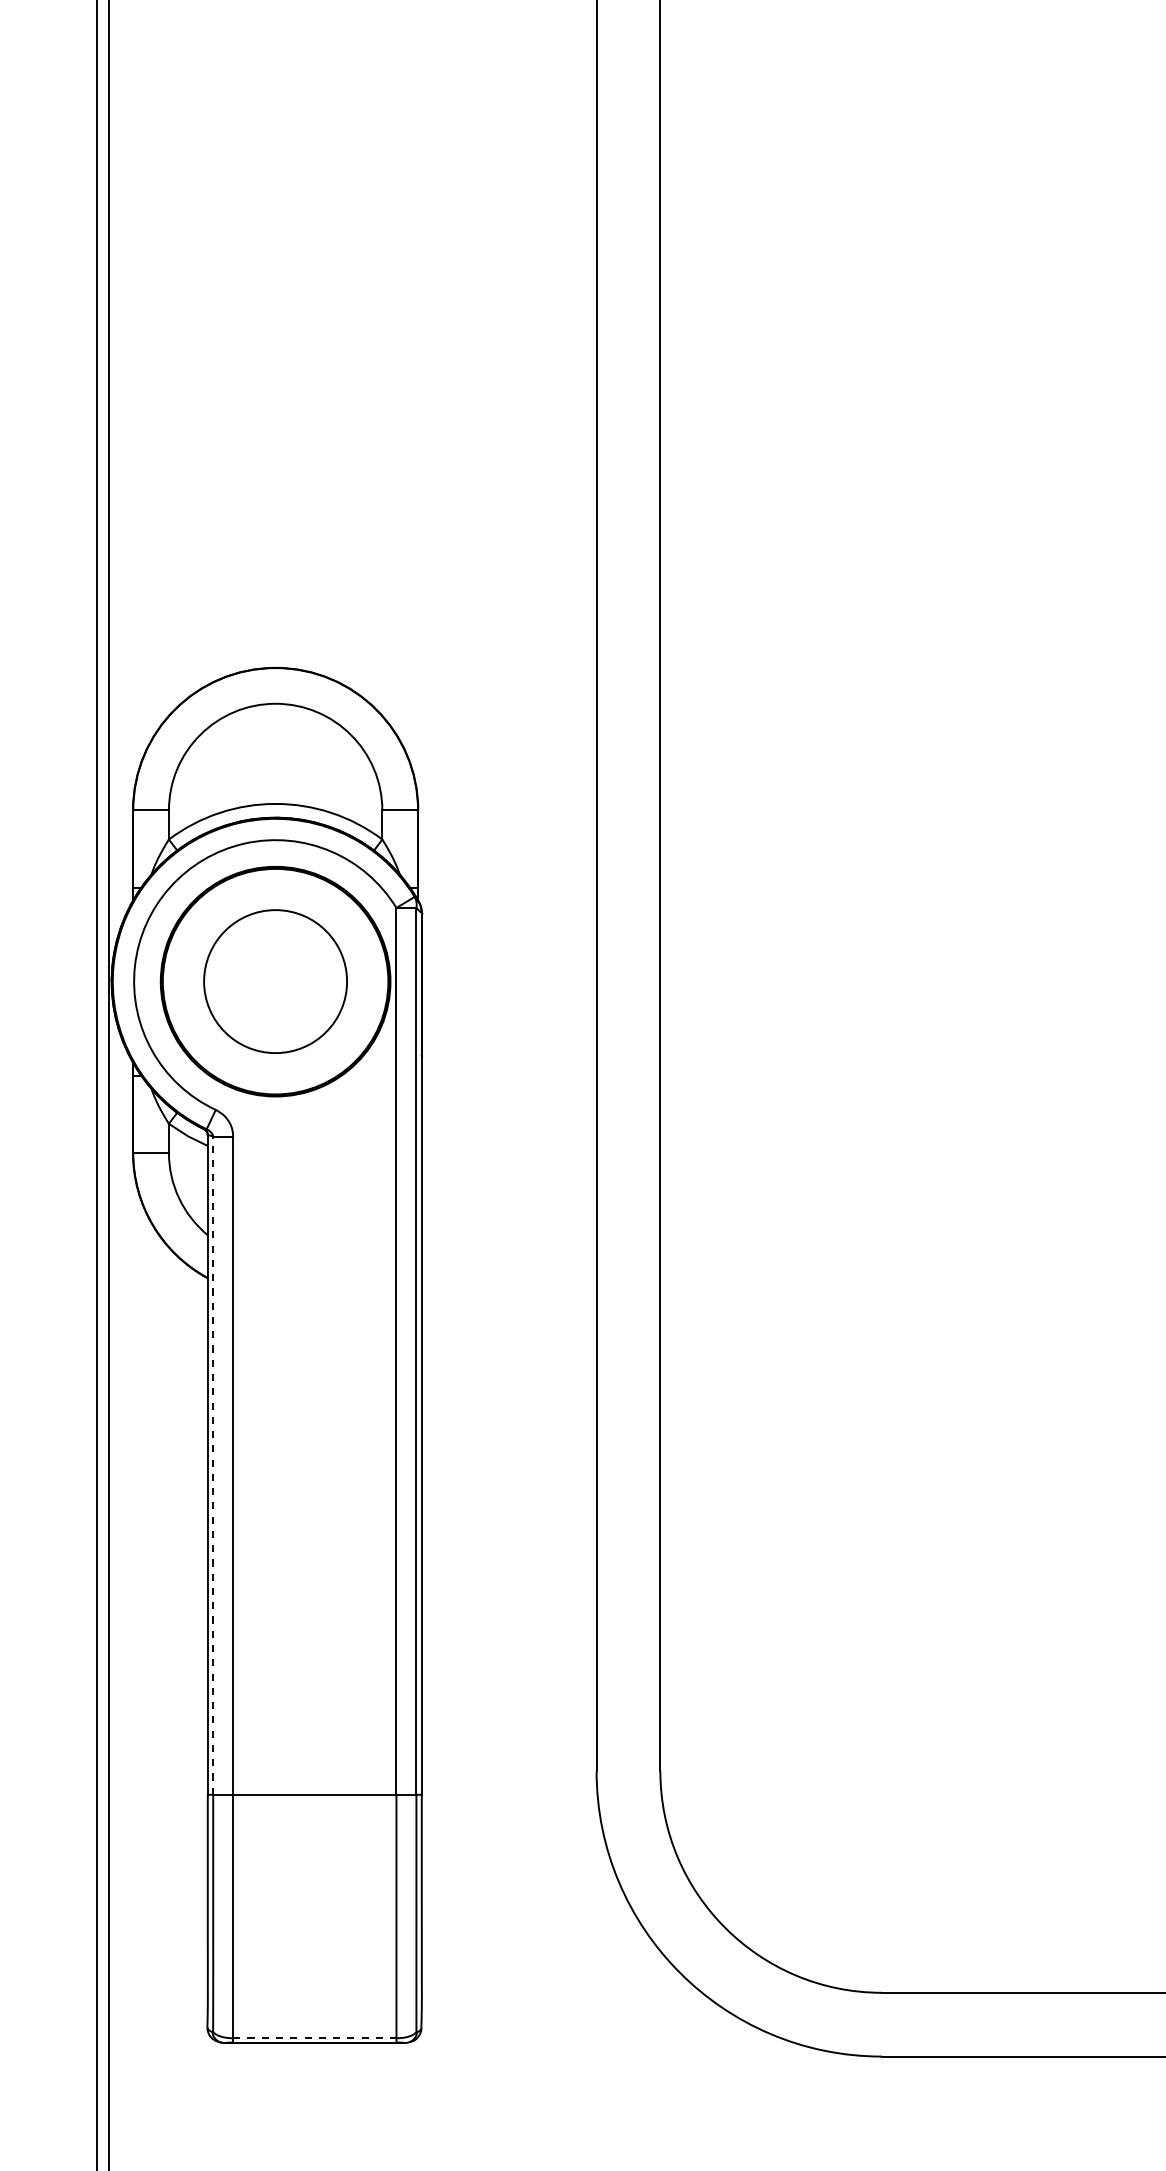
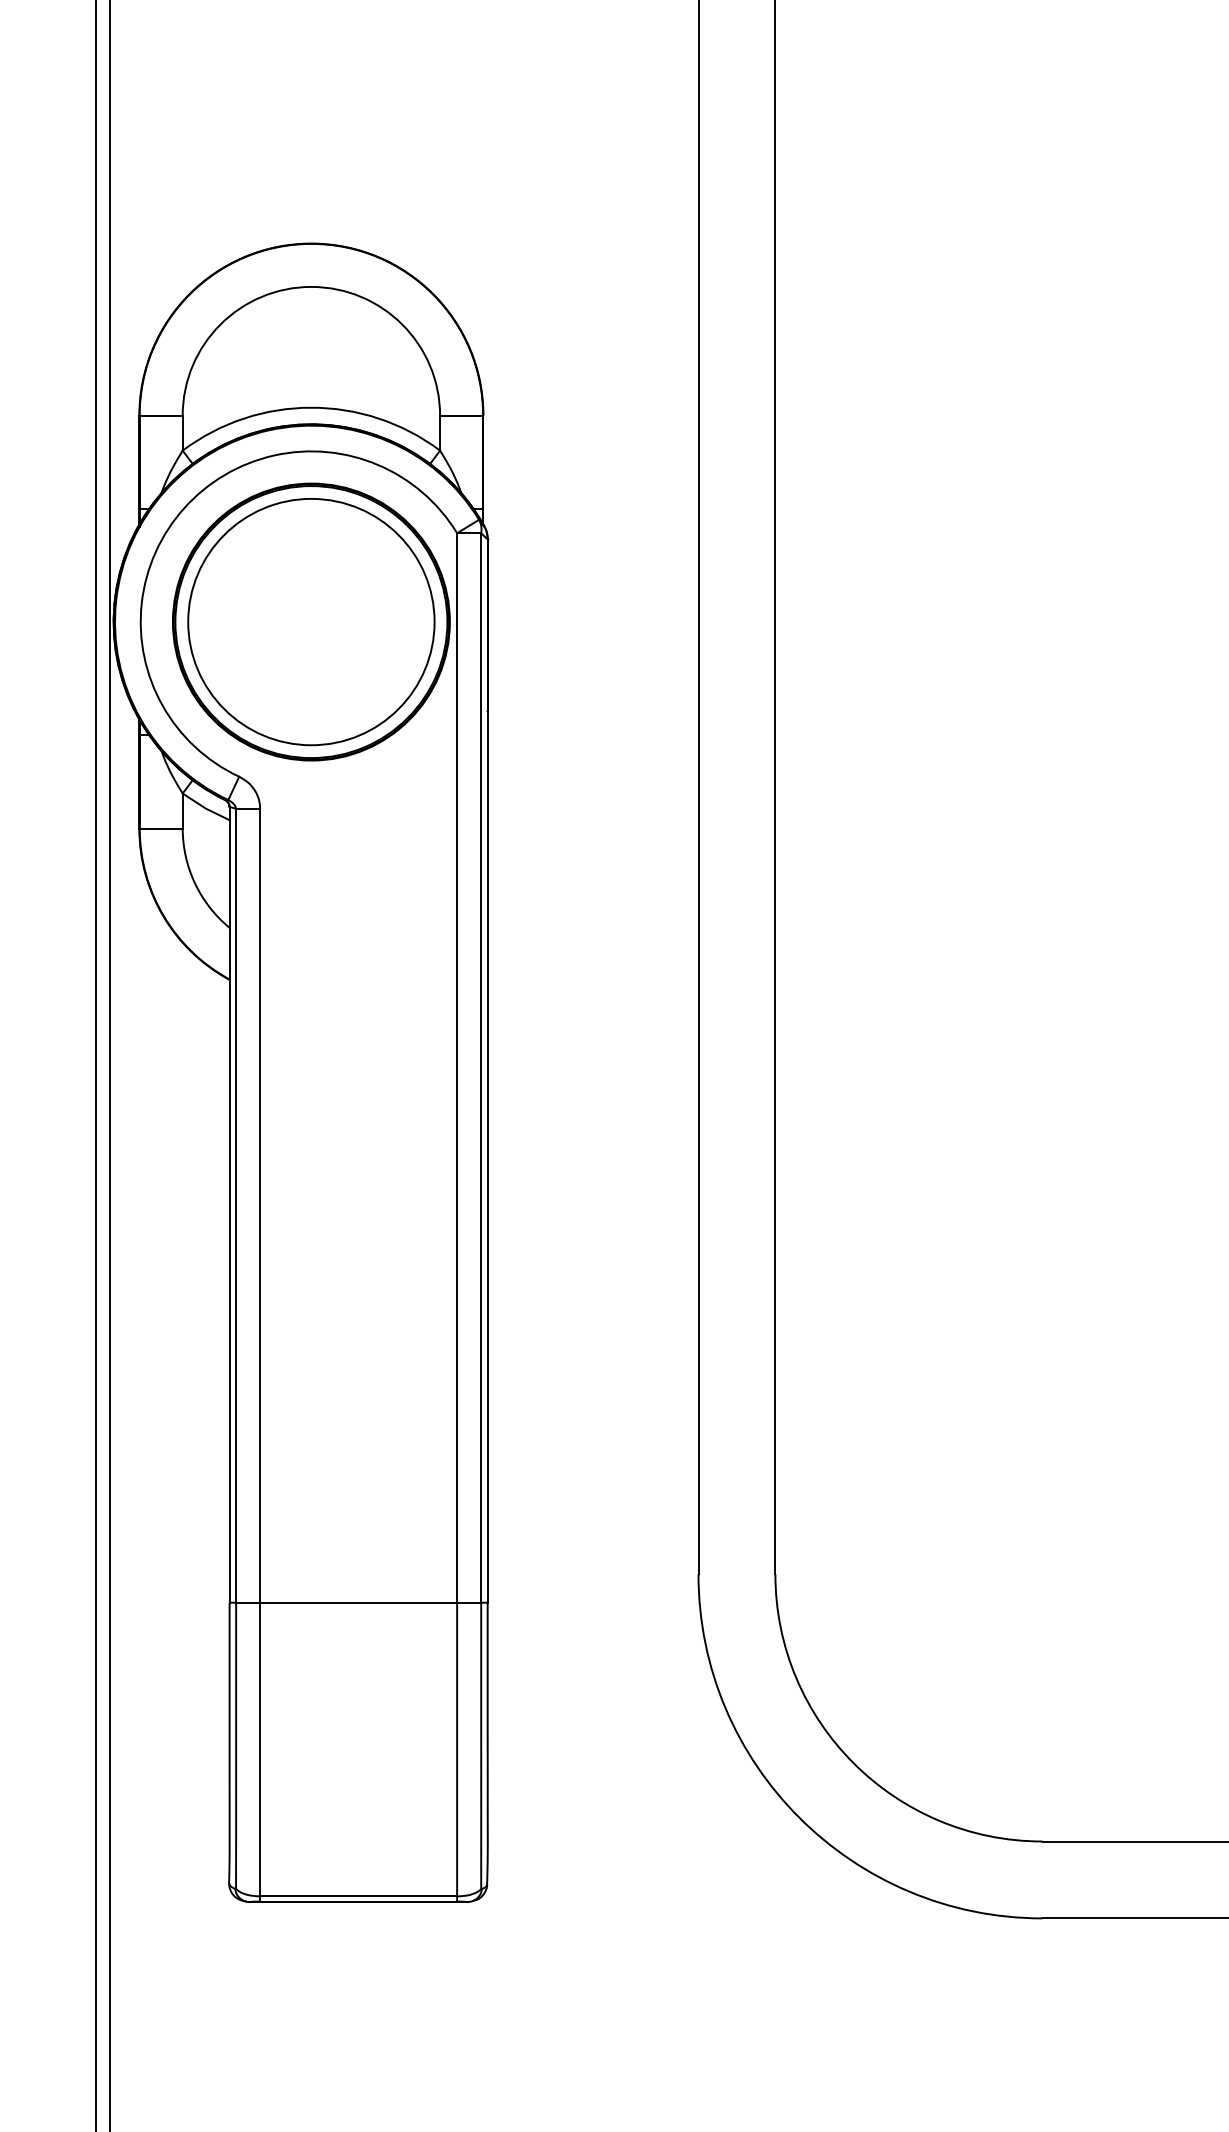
circle: (275, 981) -> (311, 621), size x1.43
line: (213, 1465) -> (236, 1205), dashed -> solid
line: (314, 2038) -> (358, 1896), dashed -> solid

